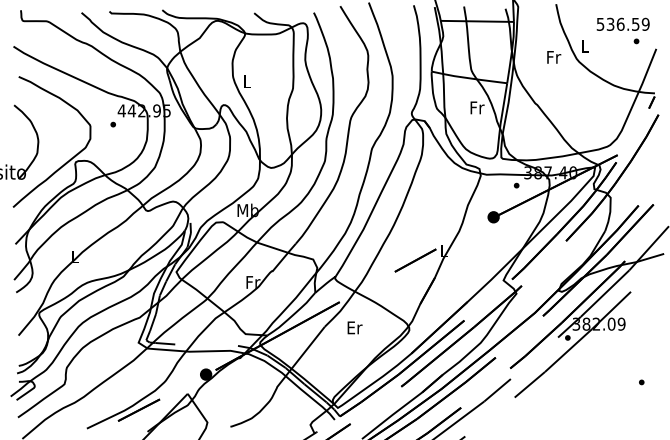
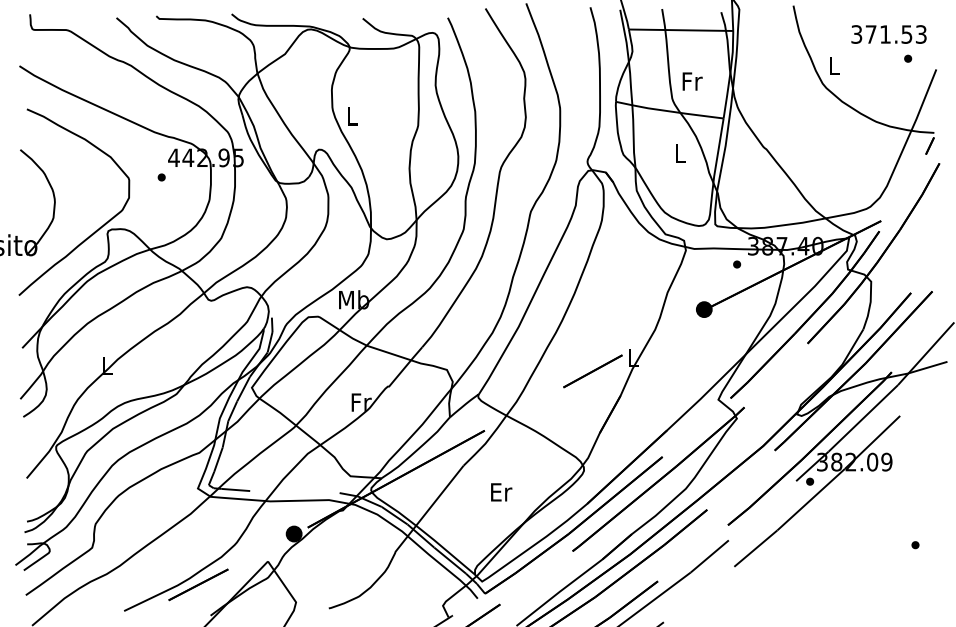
text: (623, 24) -> (889, 34), 536.59 -> 371.53
text: (554, 57) -> (692, 81), moved
text: (477, 107) -> (681, 153), Fr -> L
text: (354, 327) -> (501, 492), moved

